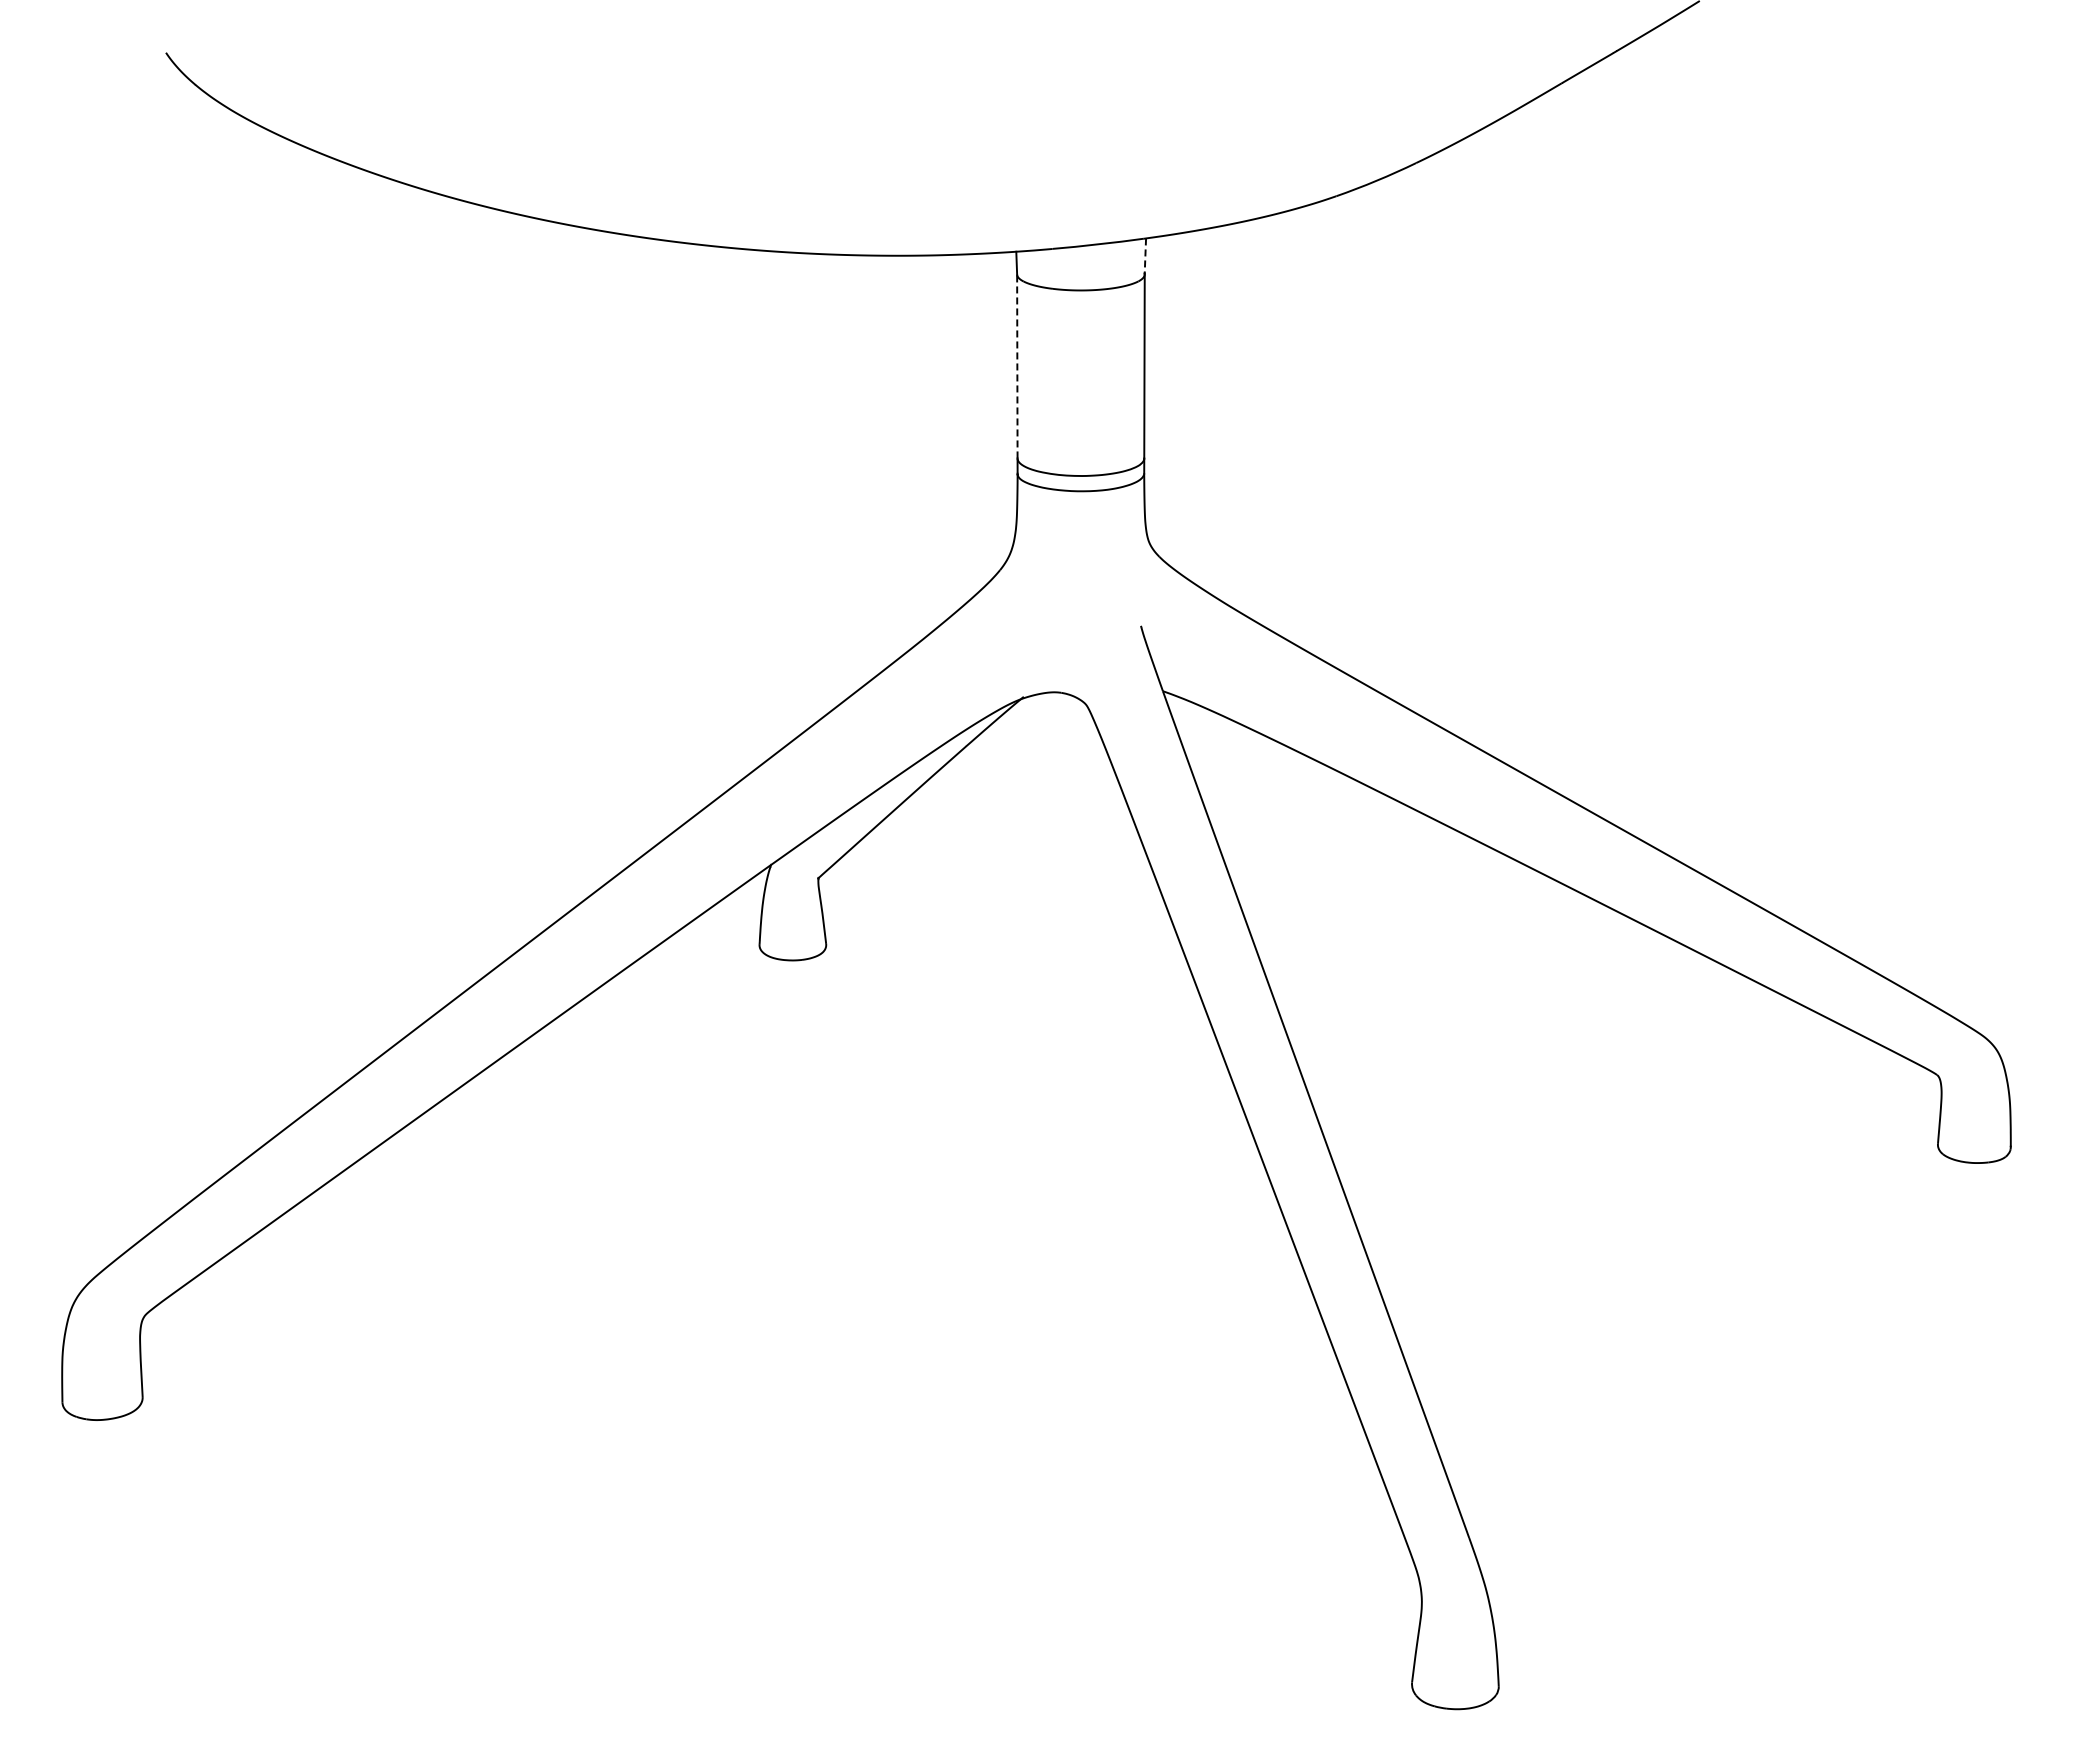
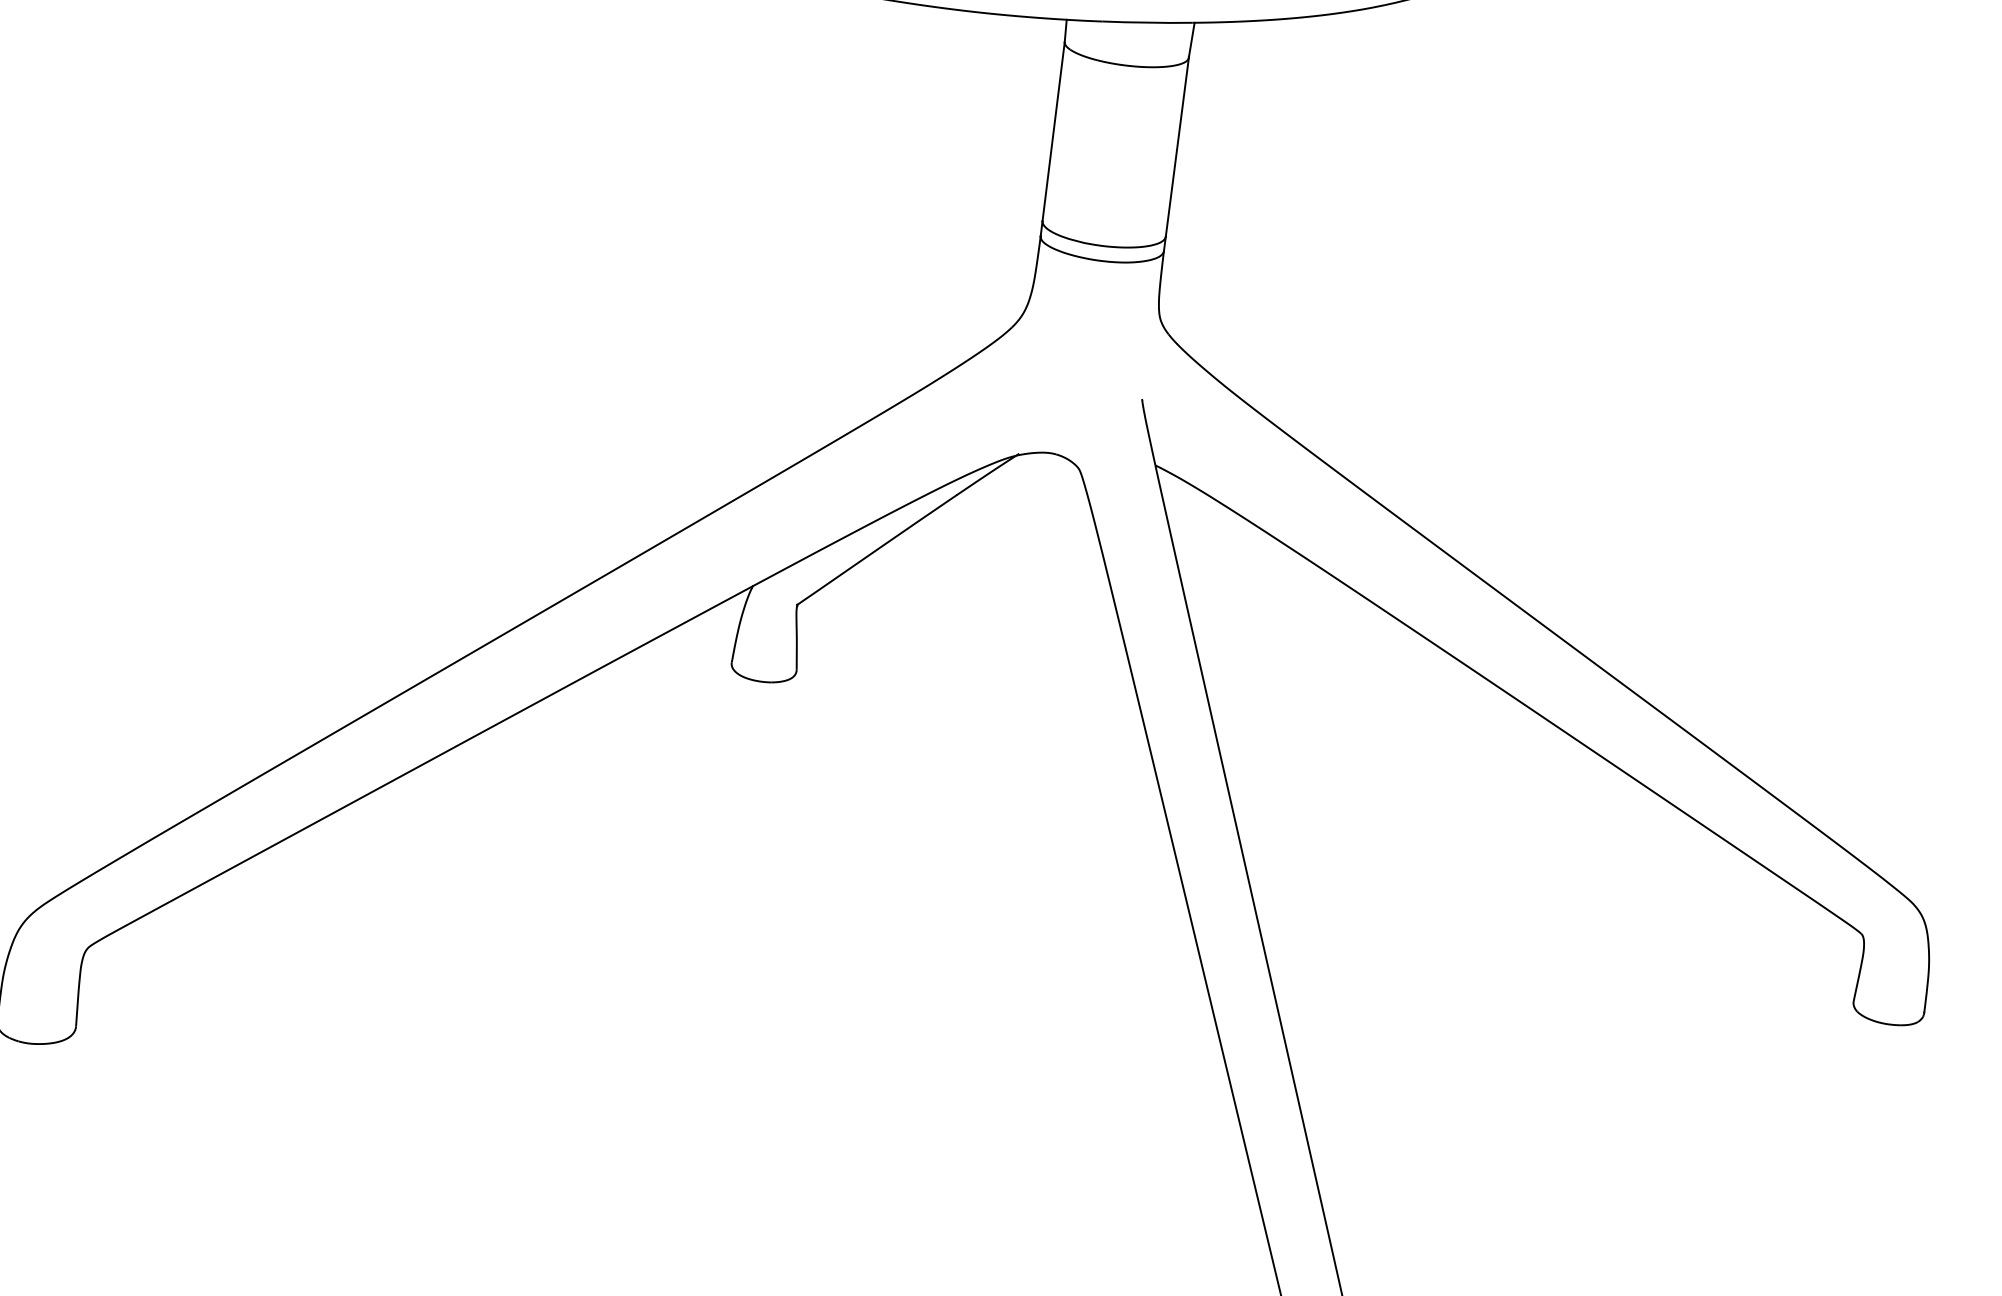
line: (1145, 257) -> (1191, 41), dashed -> solid
line: (1017, 366) -> (1053, 131), dashed -> solid

